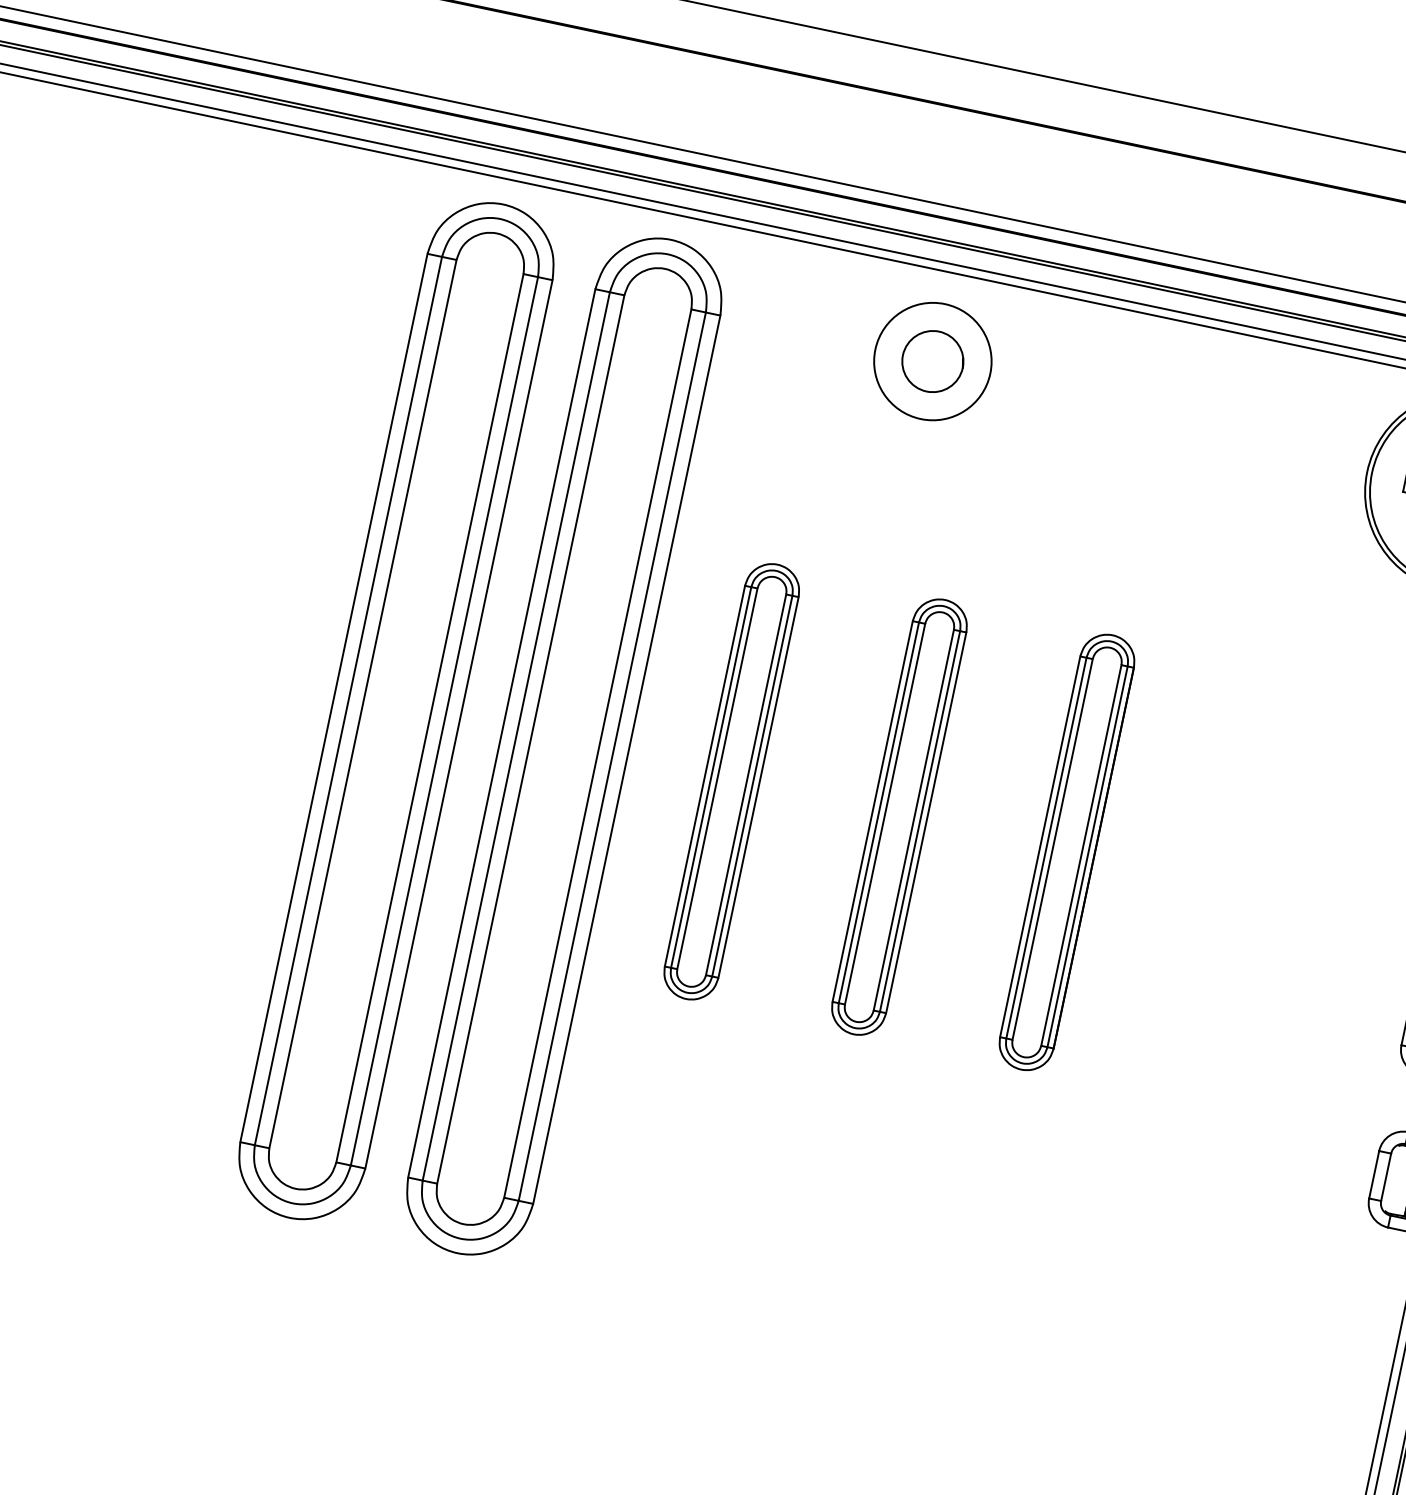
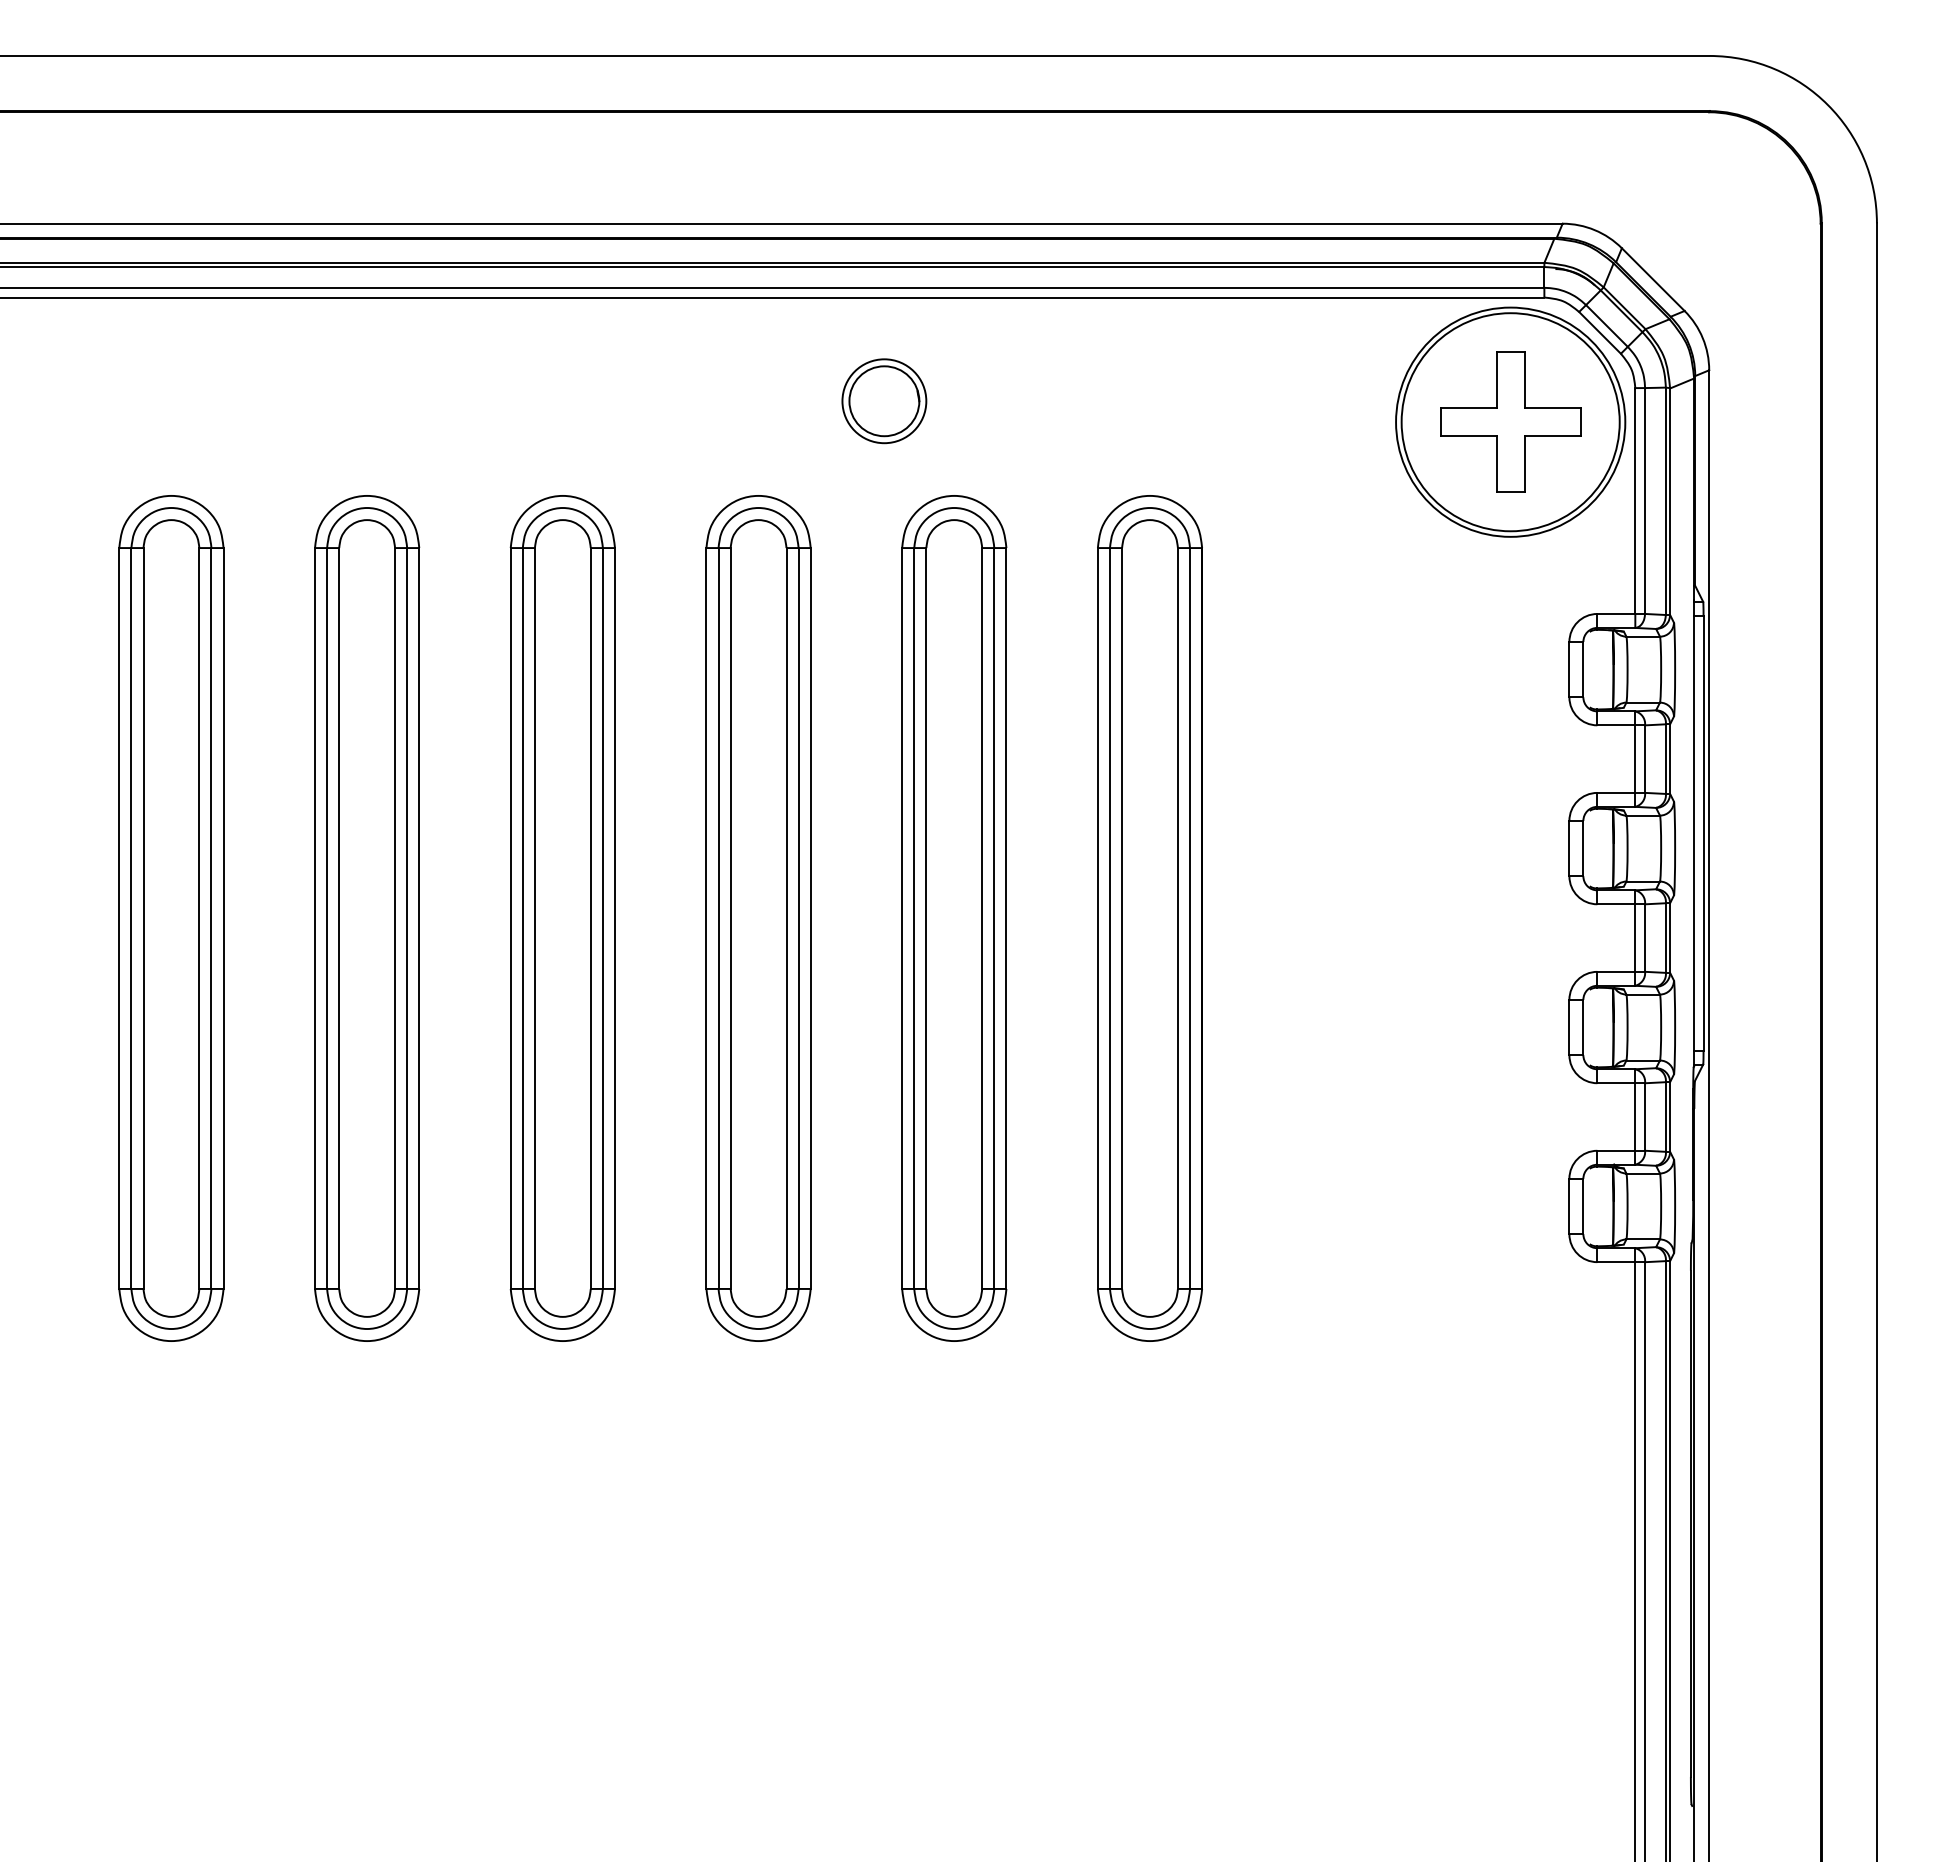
circle: (932, 361) -> (884, 401), size x0.62
part: (229, 675) -> (171, 918), added
part: (396, 711) -> (367, 918), size x0.71
part: (563, 746) -> (562, 918), size x0.71
part: (731, 781) -> (758, 918), size x1.67
part: (899, 817) -> (954, 918), size x1.67
part: (1066, 852) -> (1149, 918), size x1.67

